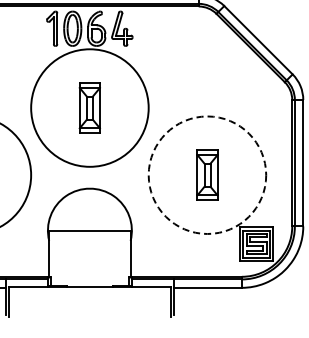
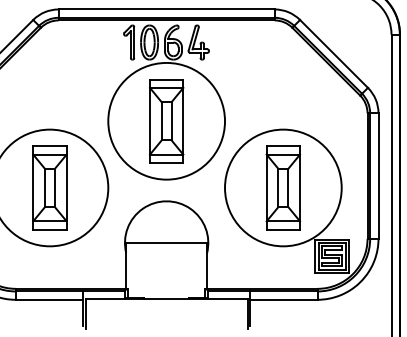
part: (89, 108) -> (166, 121), size x1.67
circle: (207, 174) -> (283, 187), dashed -> solid
part: (207, 174) -> (283, 187), size x1.67

